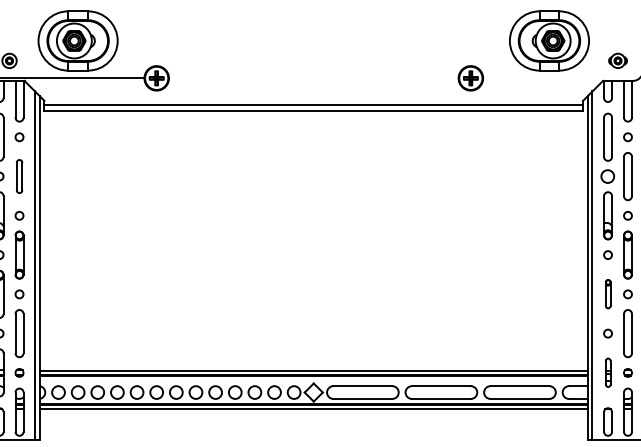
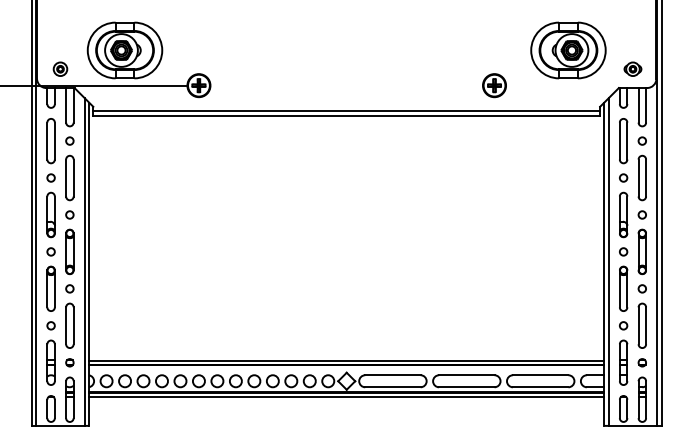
part: (19, 175) -> (69, 177), size x1.43
circle: (607, 175) -> (623, 177), size x0.62
part: (607, 293) -> (623, 288), size x1.67
part: (607, 372) -> (623, 362), size x1.67

